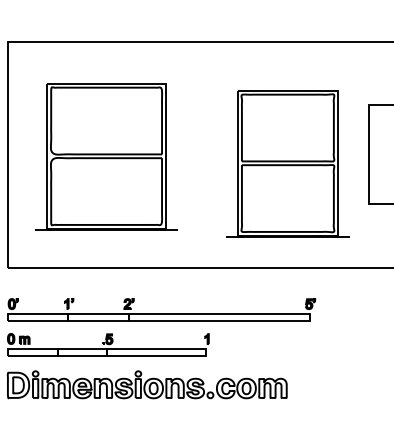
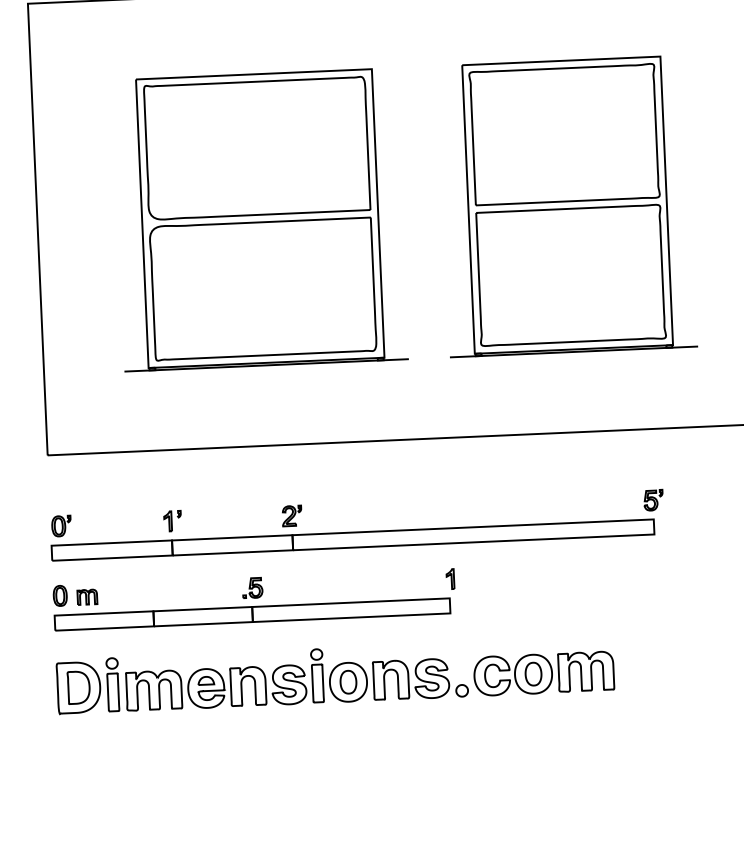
part: (106, 156) -> (260, 219), moved
part: (287, 163) -> (566, 205), moved

